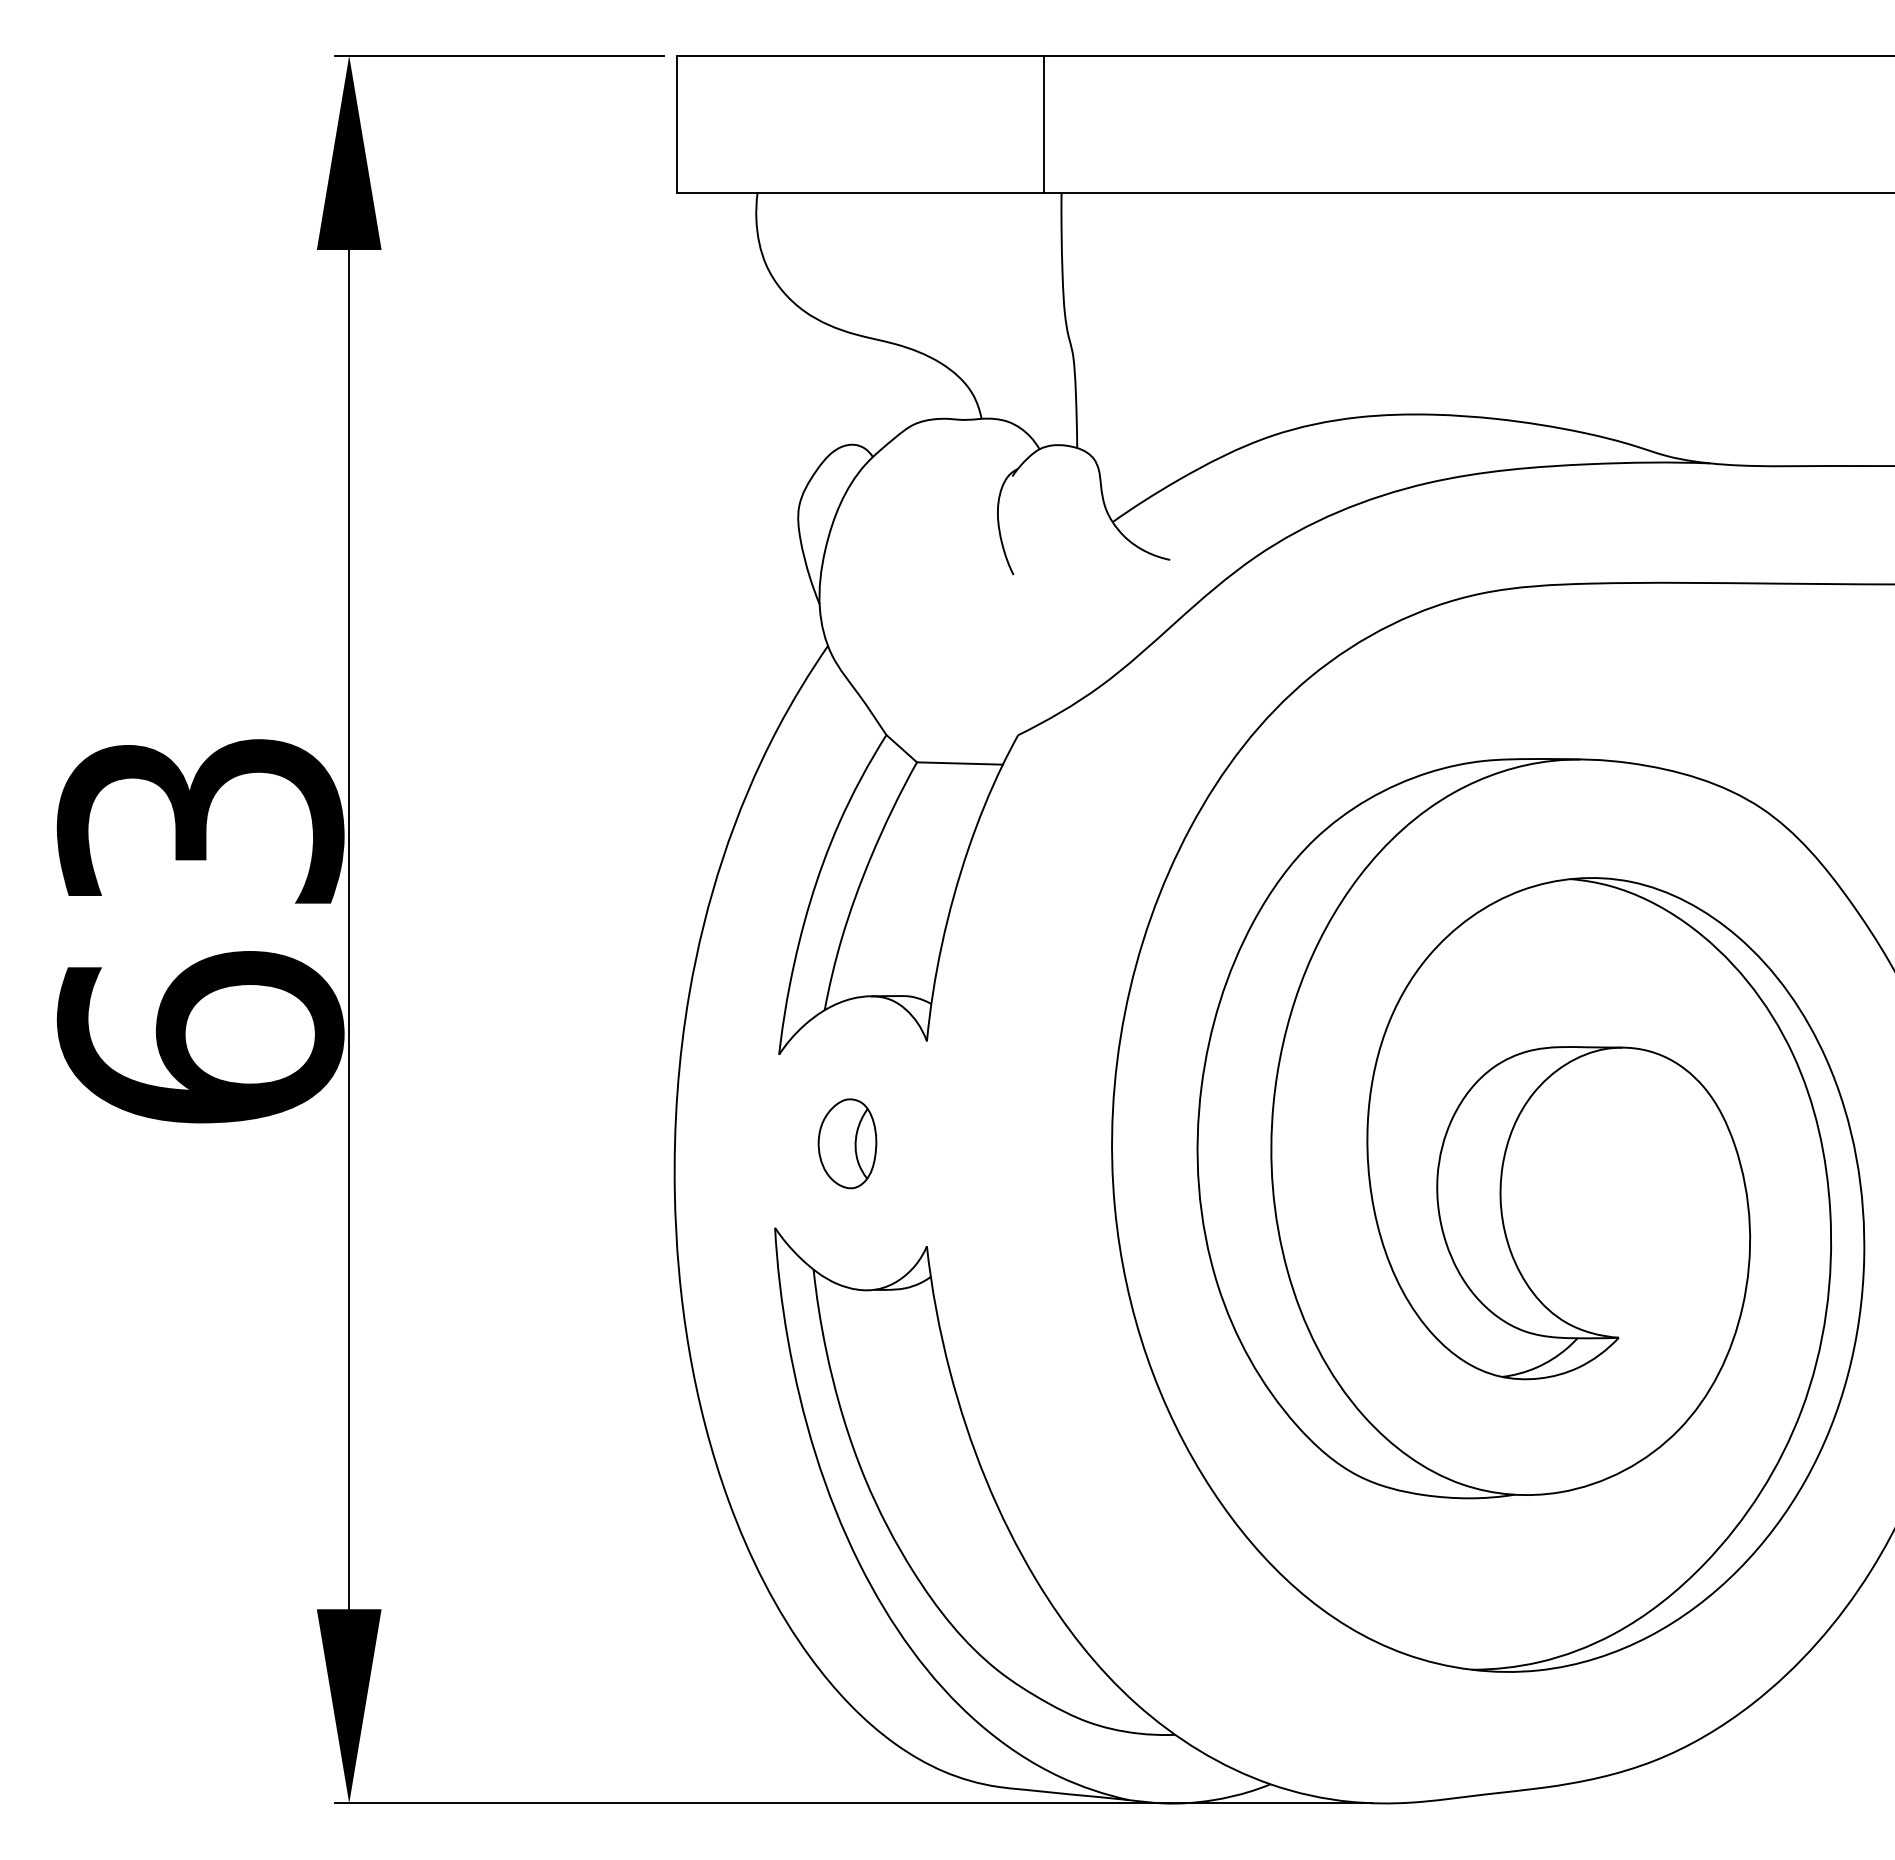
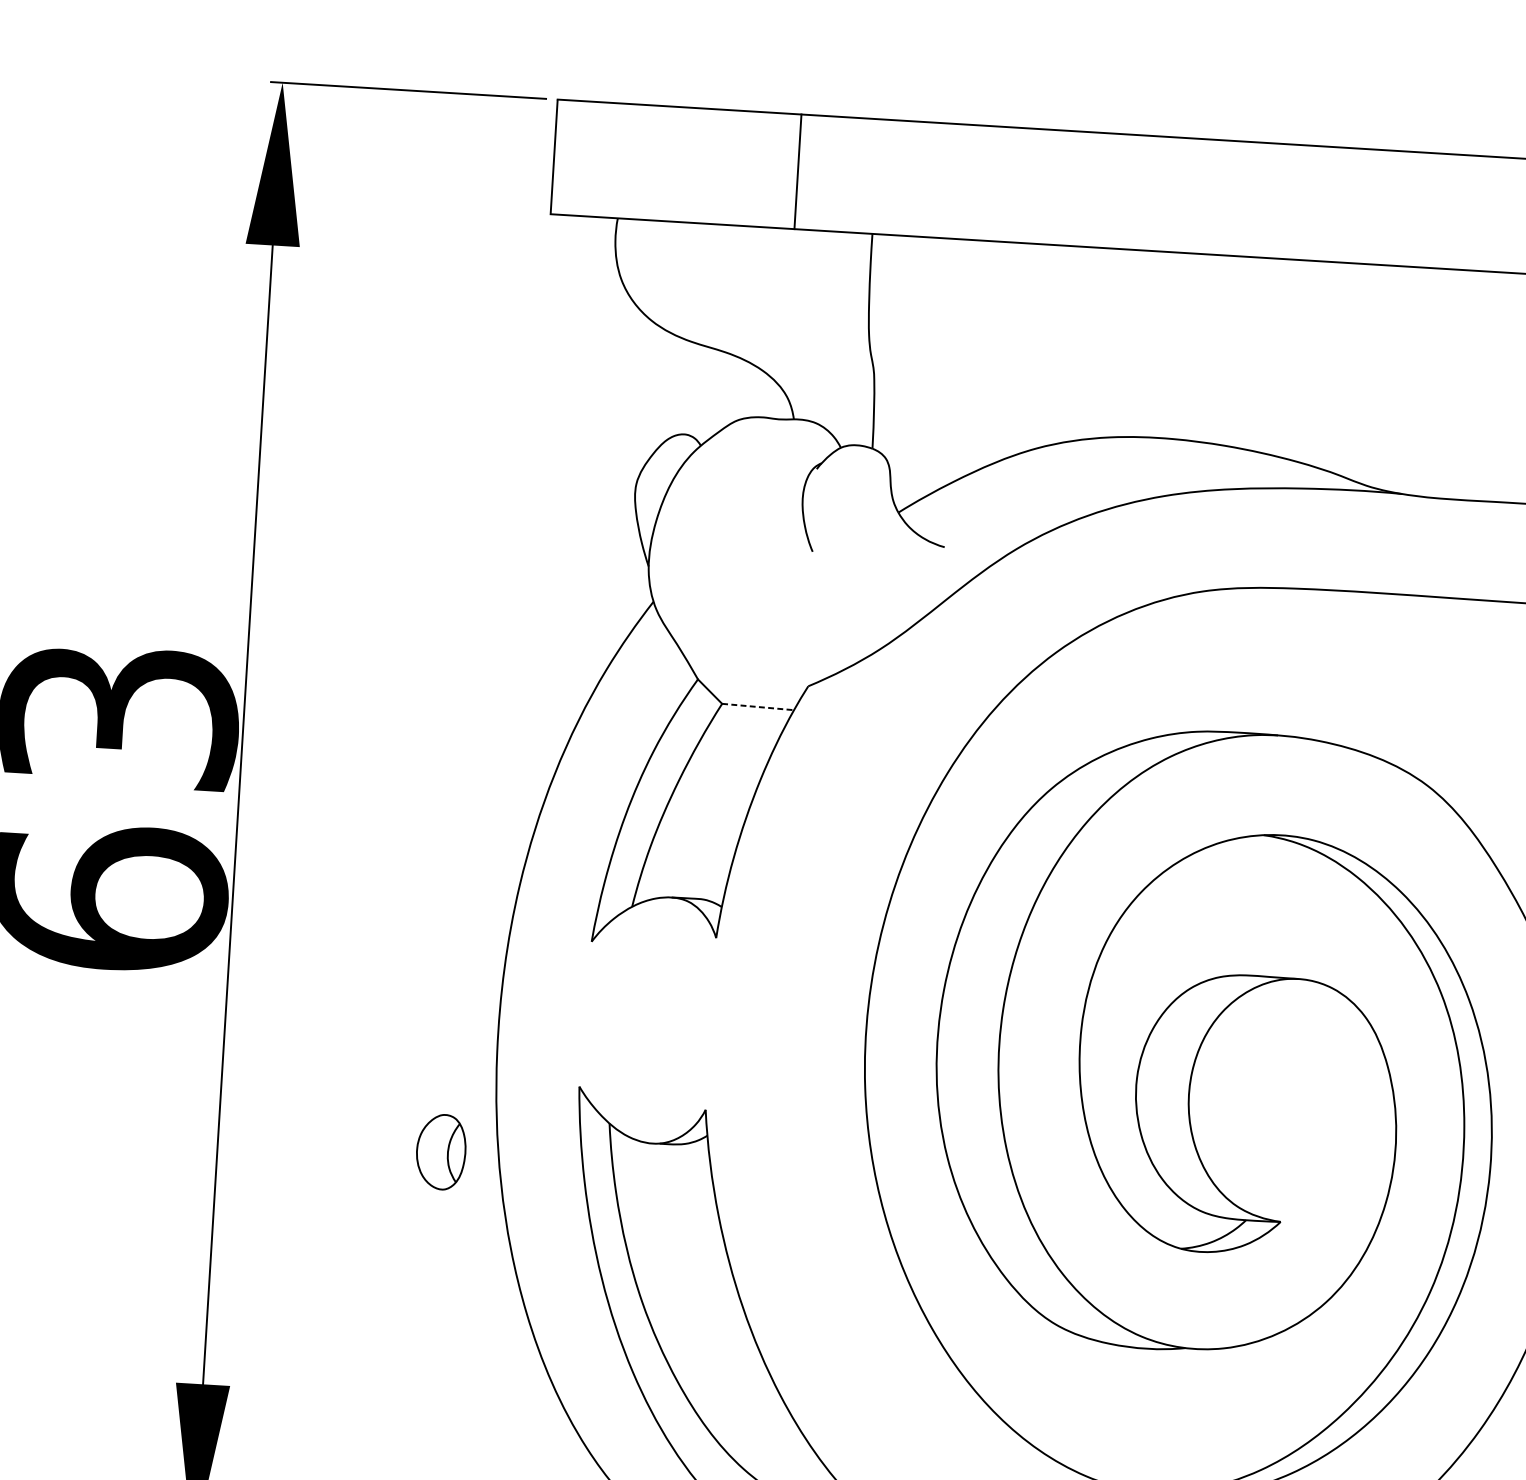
line: (1044, 123) -> (798, 171), moved
line: (959, 763) -> (757, 706), solid -> dashed
part: (847, 1143) -> (441, 1151), moved

